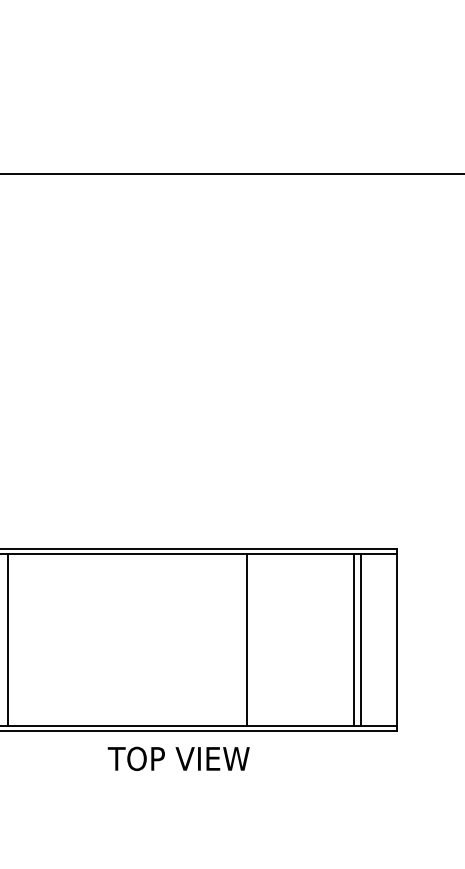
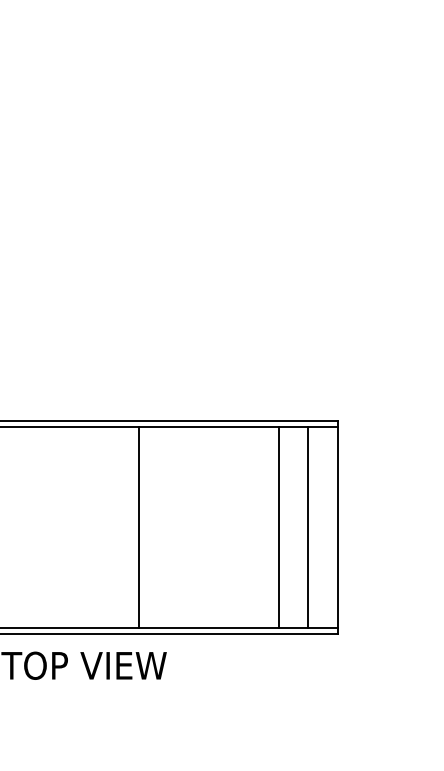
line: (246, 639) -> (138, 526), moved
line: (353, 639) -> (307, 526), moved
line: (360, 639) -> (278, 526), moved

